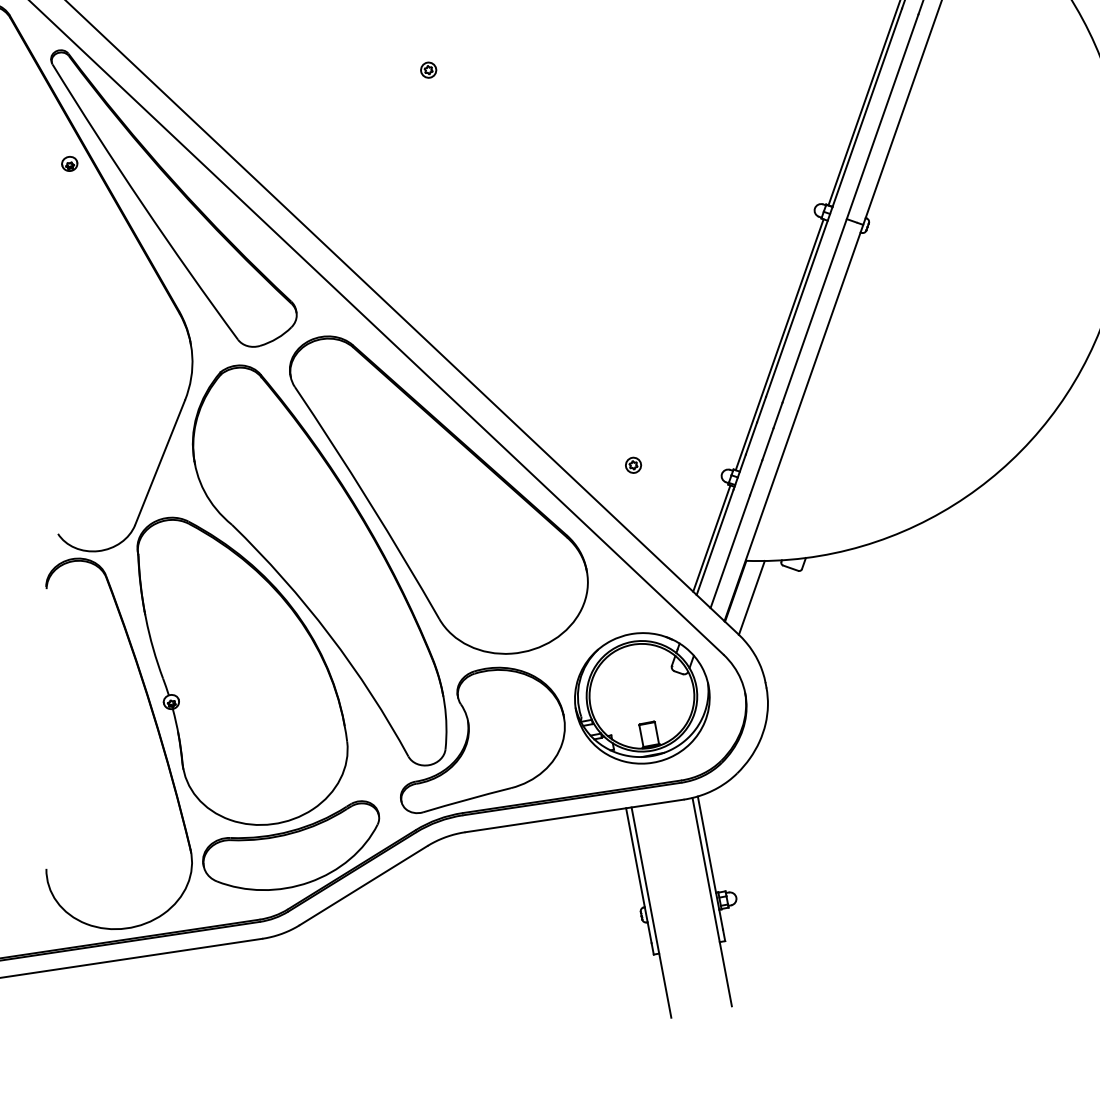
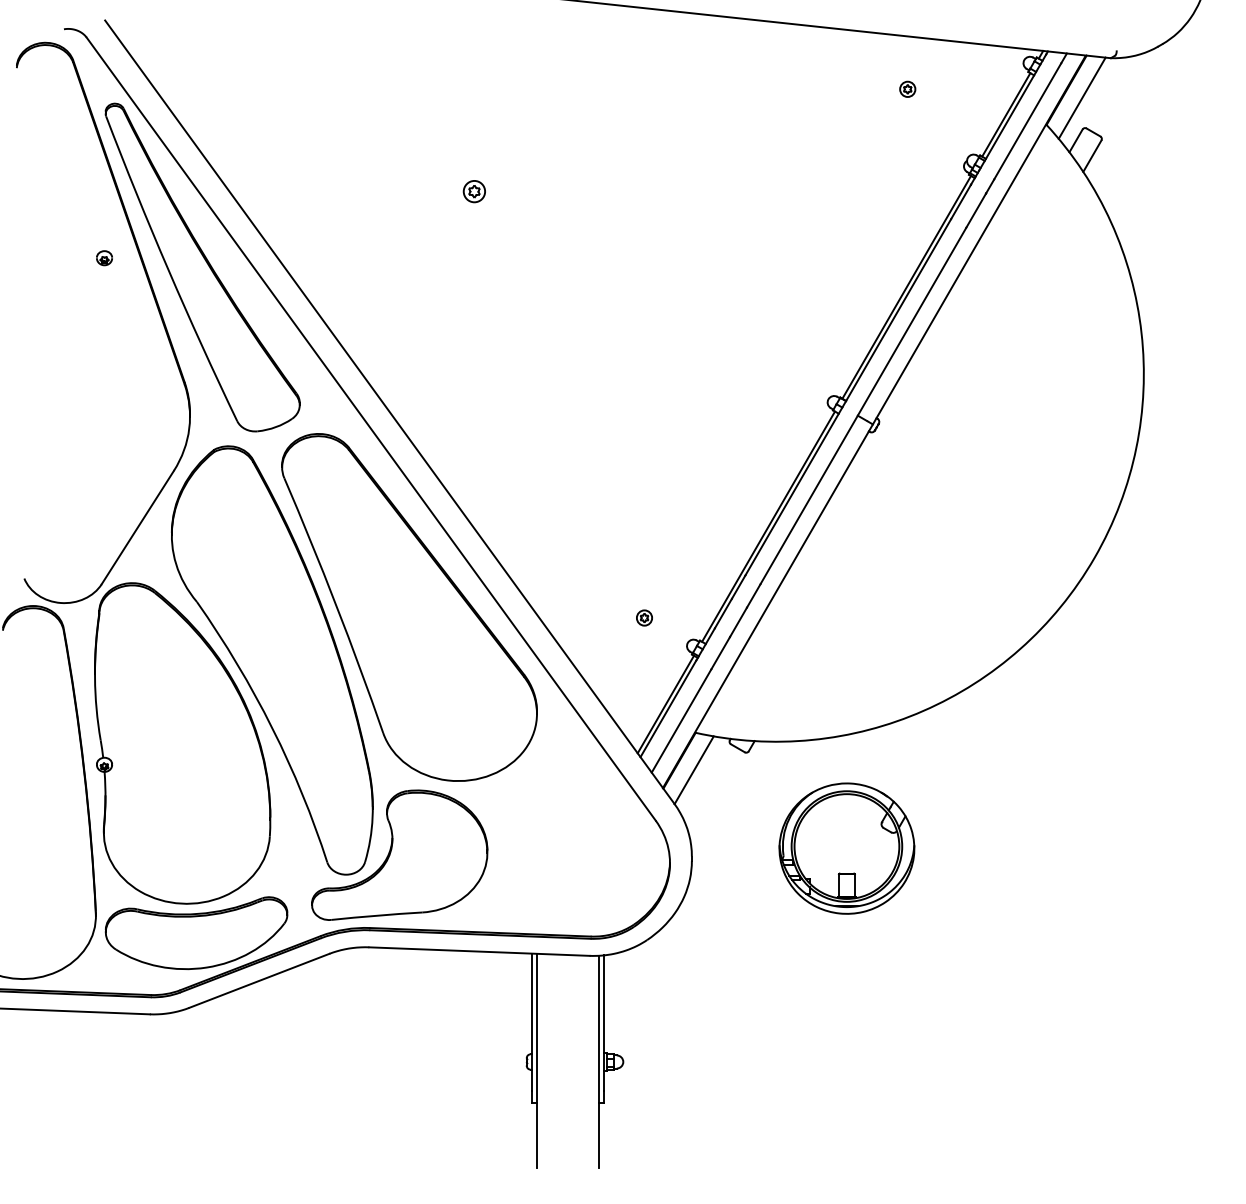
part: (428, 69) -> (474, 191), size x1.4
part: (69, 164) -> (104, 258), moved
part: (633, 464) -> (644, 617), moved
part: (641, 698) -> (846, 848), moved

